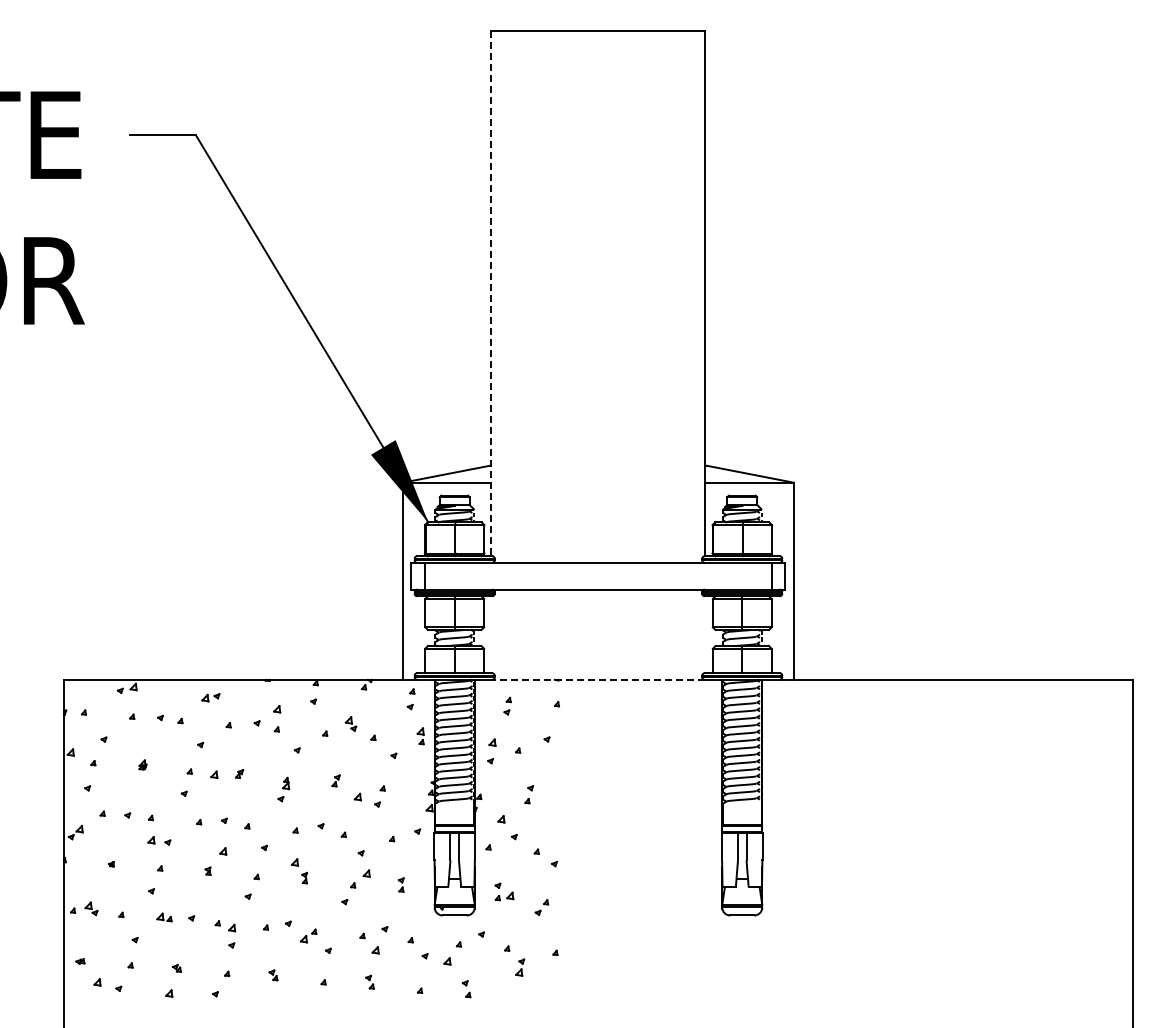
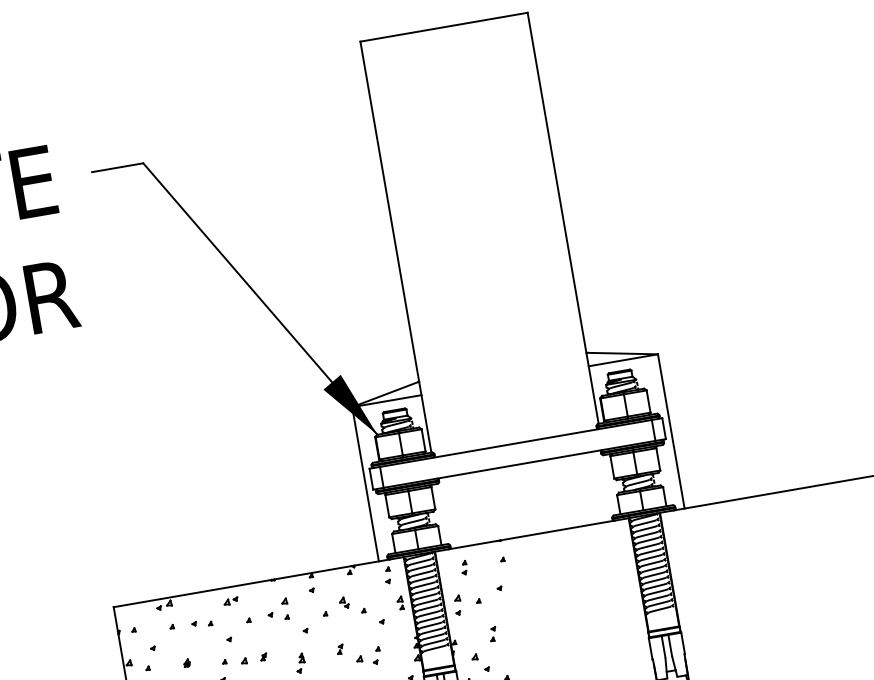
line: (491, 293) -> (395, 247), dashed -> solid
line: (597, 679) -> (531, 534), dashed -> solid

